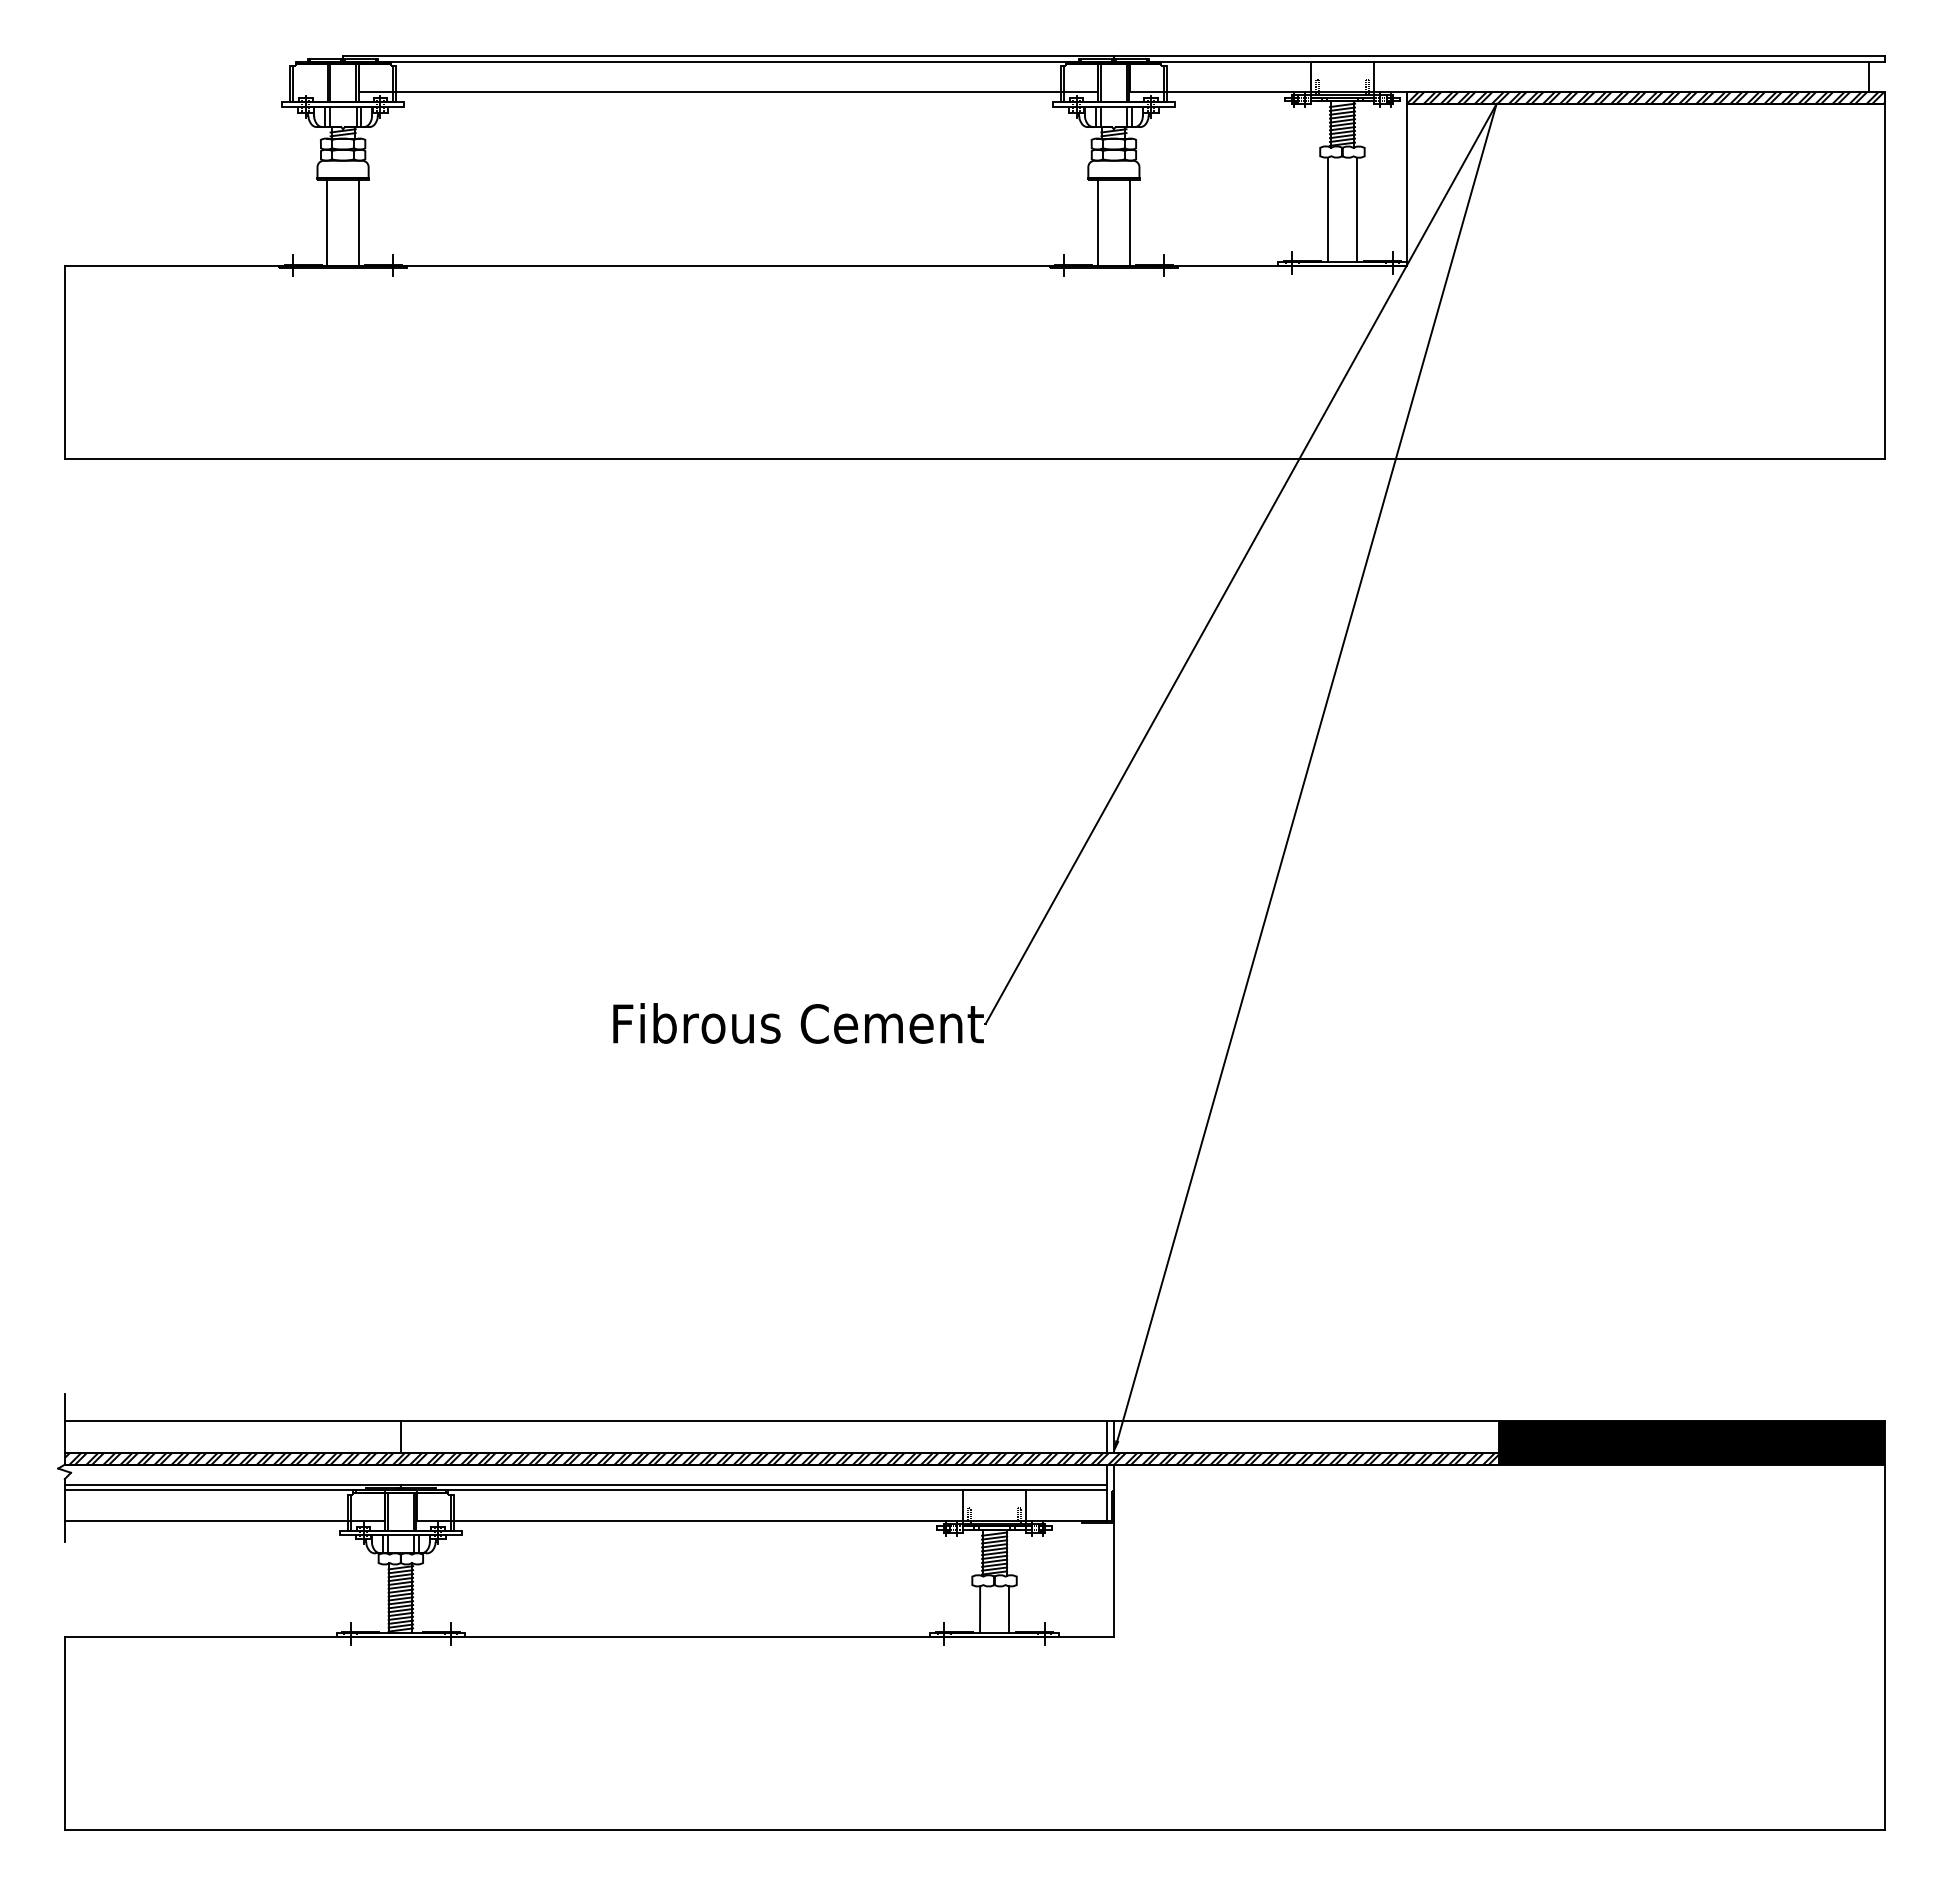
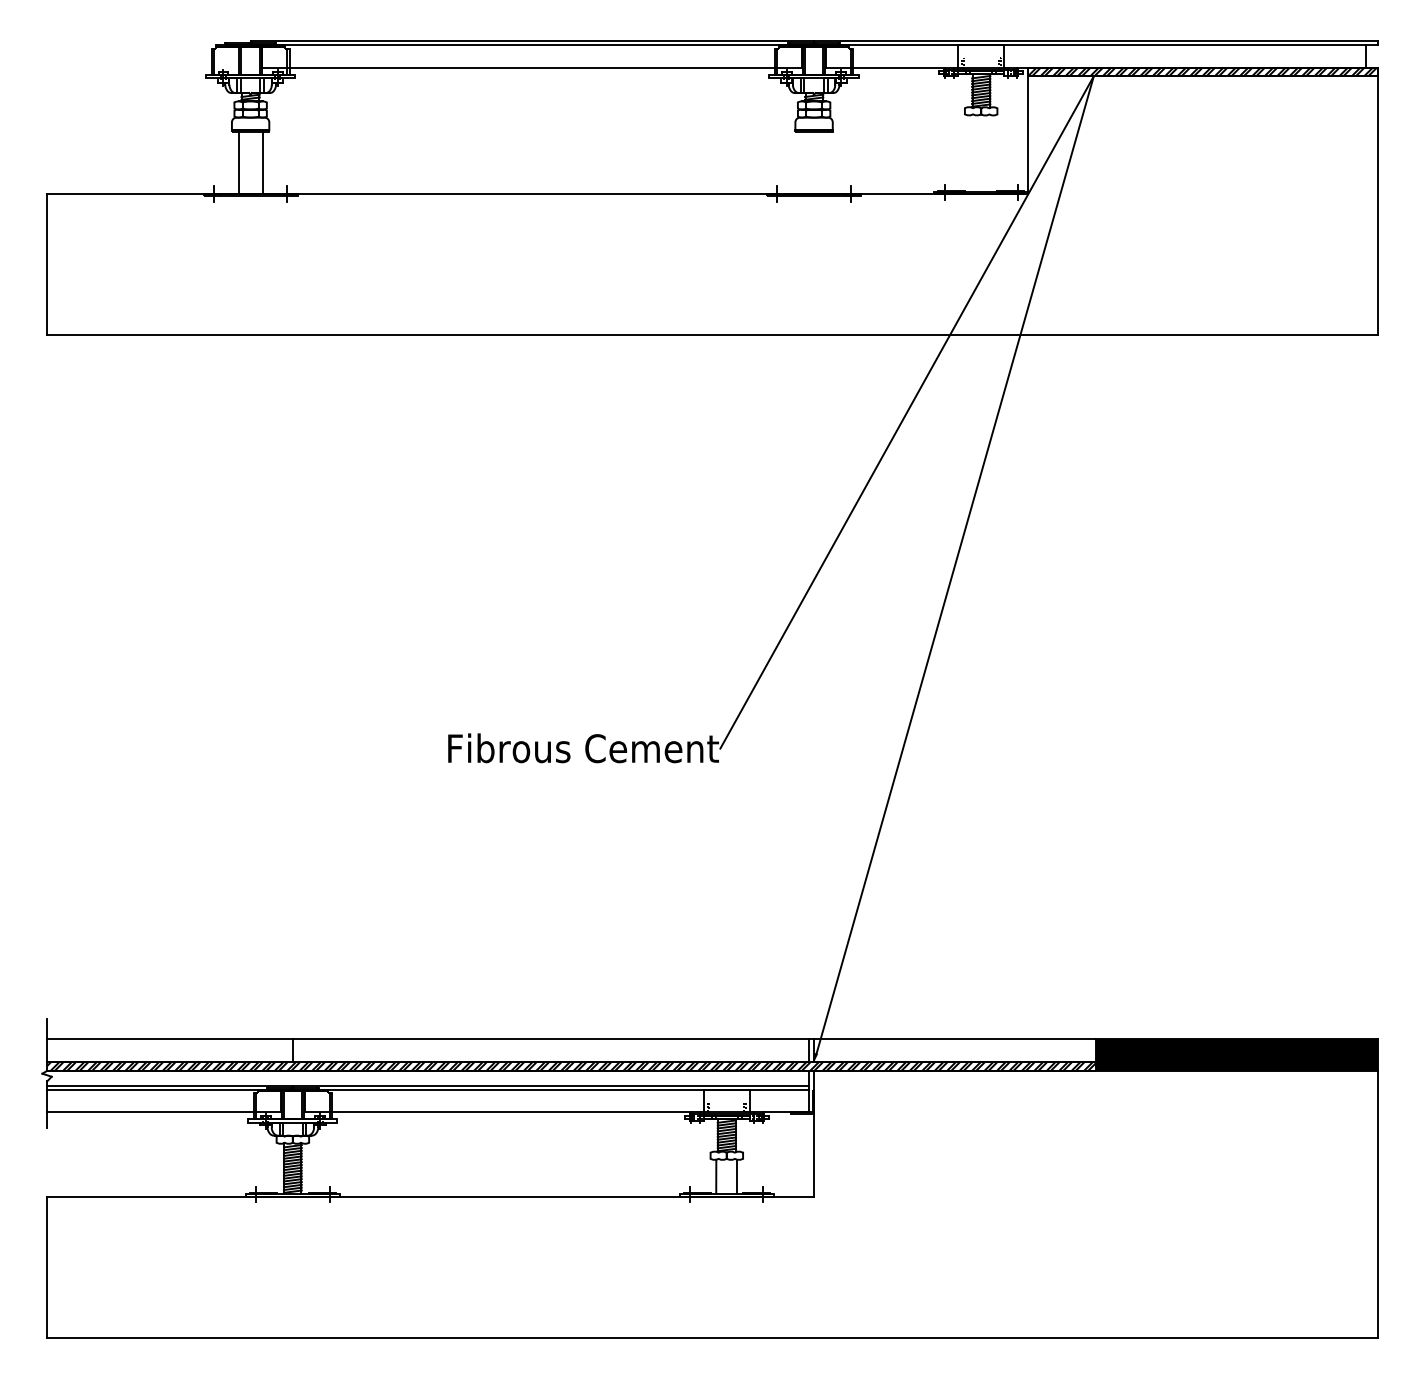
line: (1328, 209) -> (970, 153), removed
line: (1356, 209) -> (991, 153), removed
line: (1097, 222) -> (802, 162), removed
line: (1130, 222) -> (826, 162), removed

